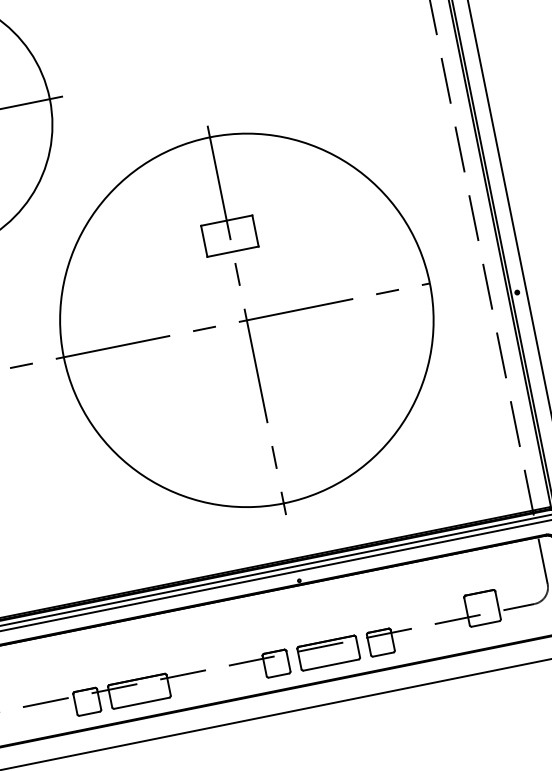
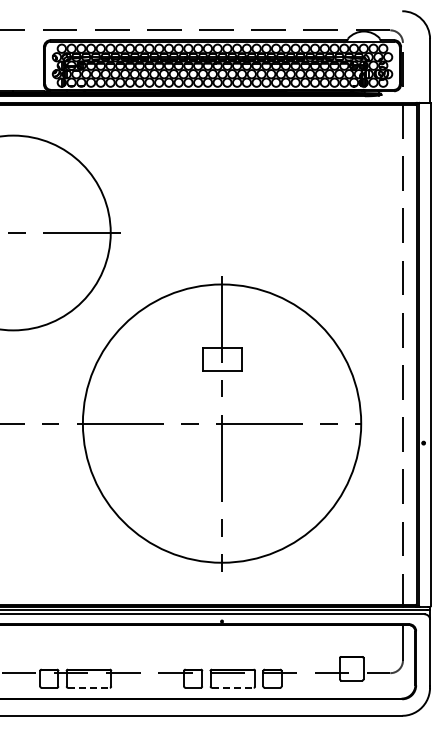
line: (330, 664) -> (232, 687), solid -> dashed
line: (141, 702) -> (88, 687), solid -> dashed

